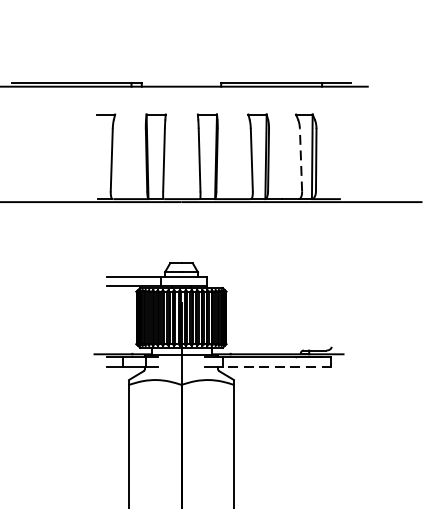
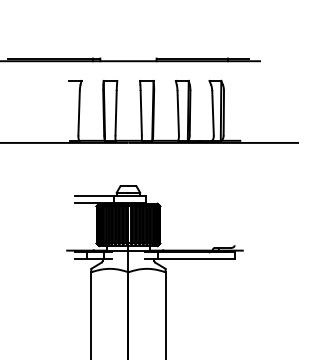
line: (301, 159) -> (213, 112), dashed -> solid
line: (276, 366) -> (195, 259), dashed -> solid

